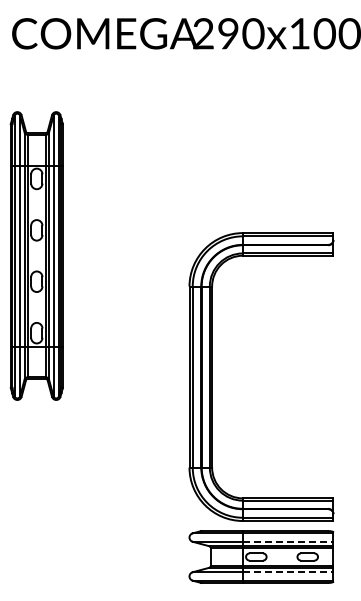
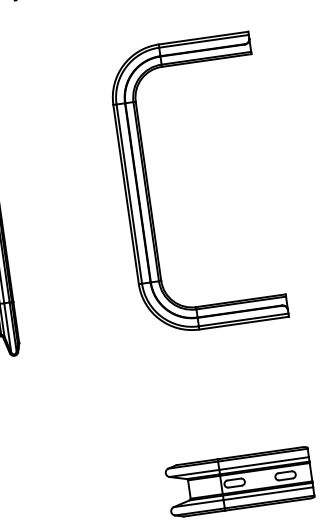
part: (212, 376) -> (148, 190), moved
line: (288, 541) -> (264, 463), dashed -> solid
line: (288, 572) -> (268, 493), dashed -> solid

